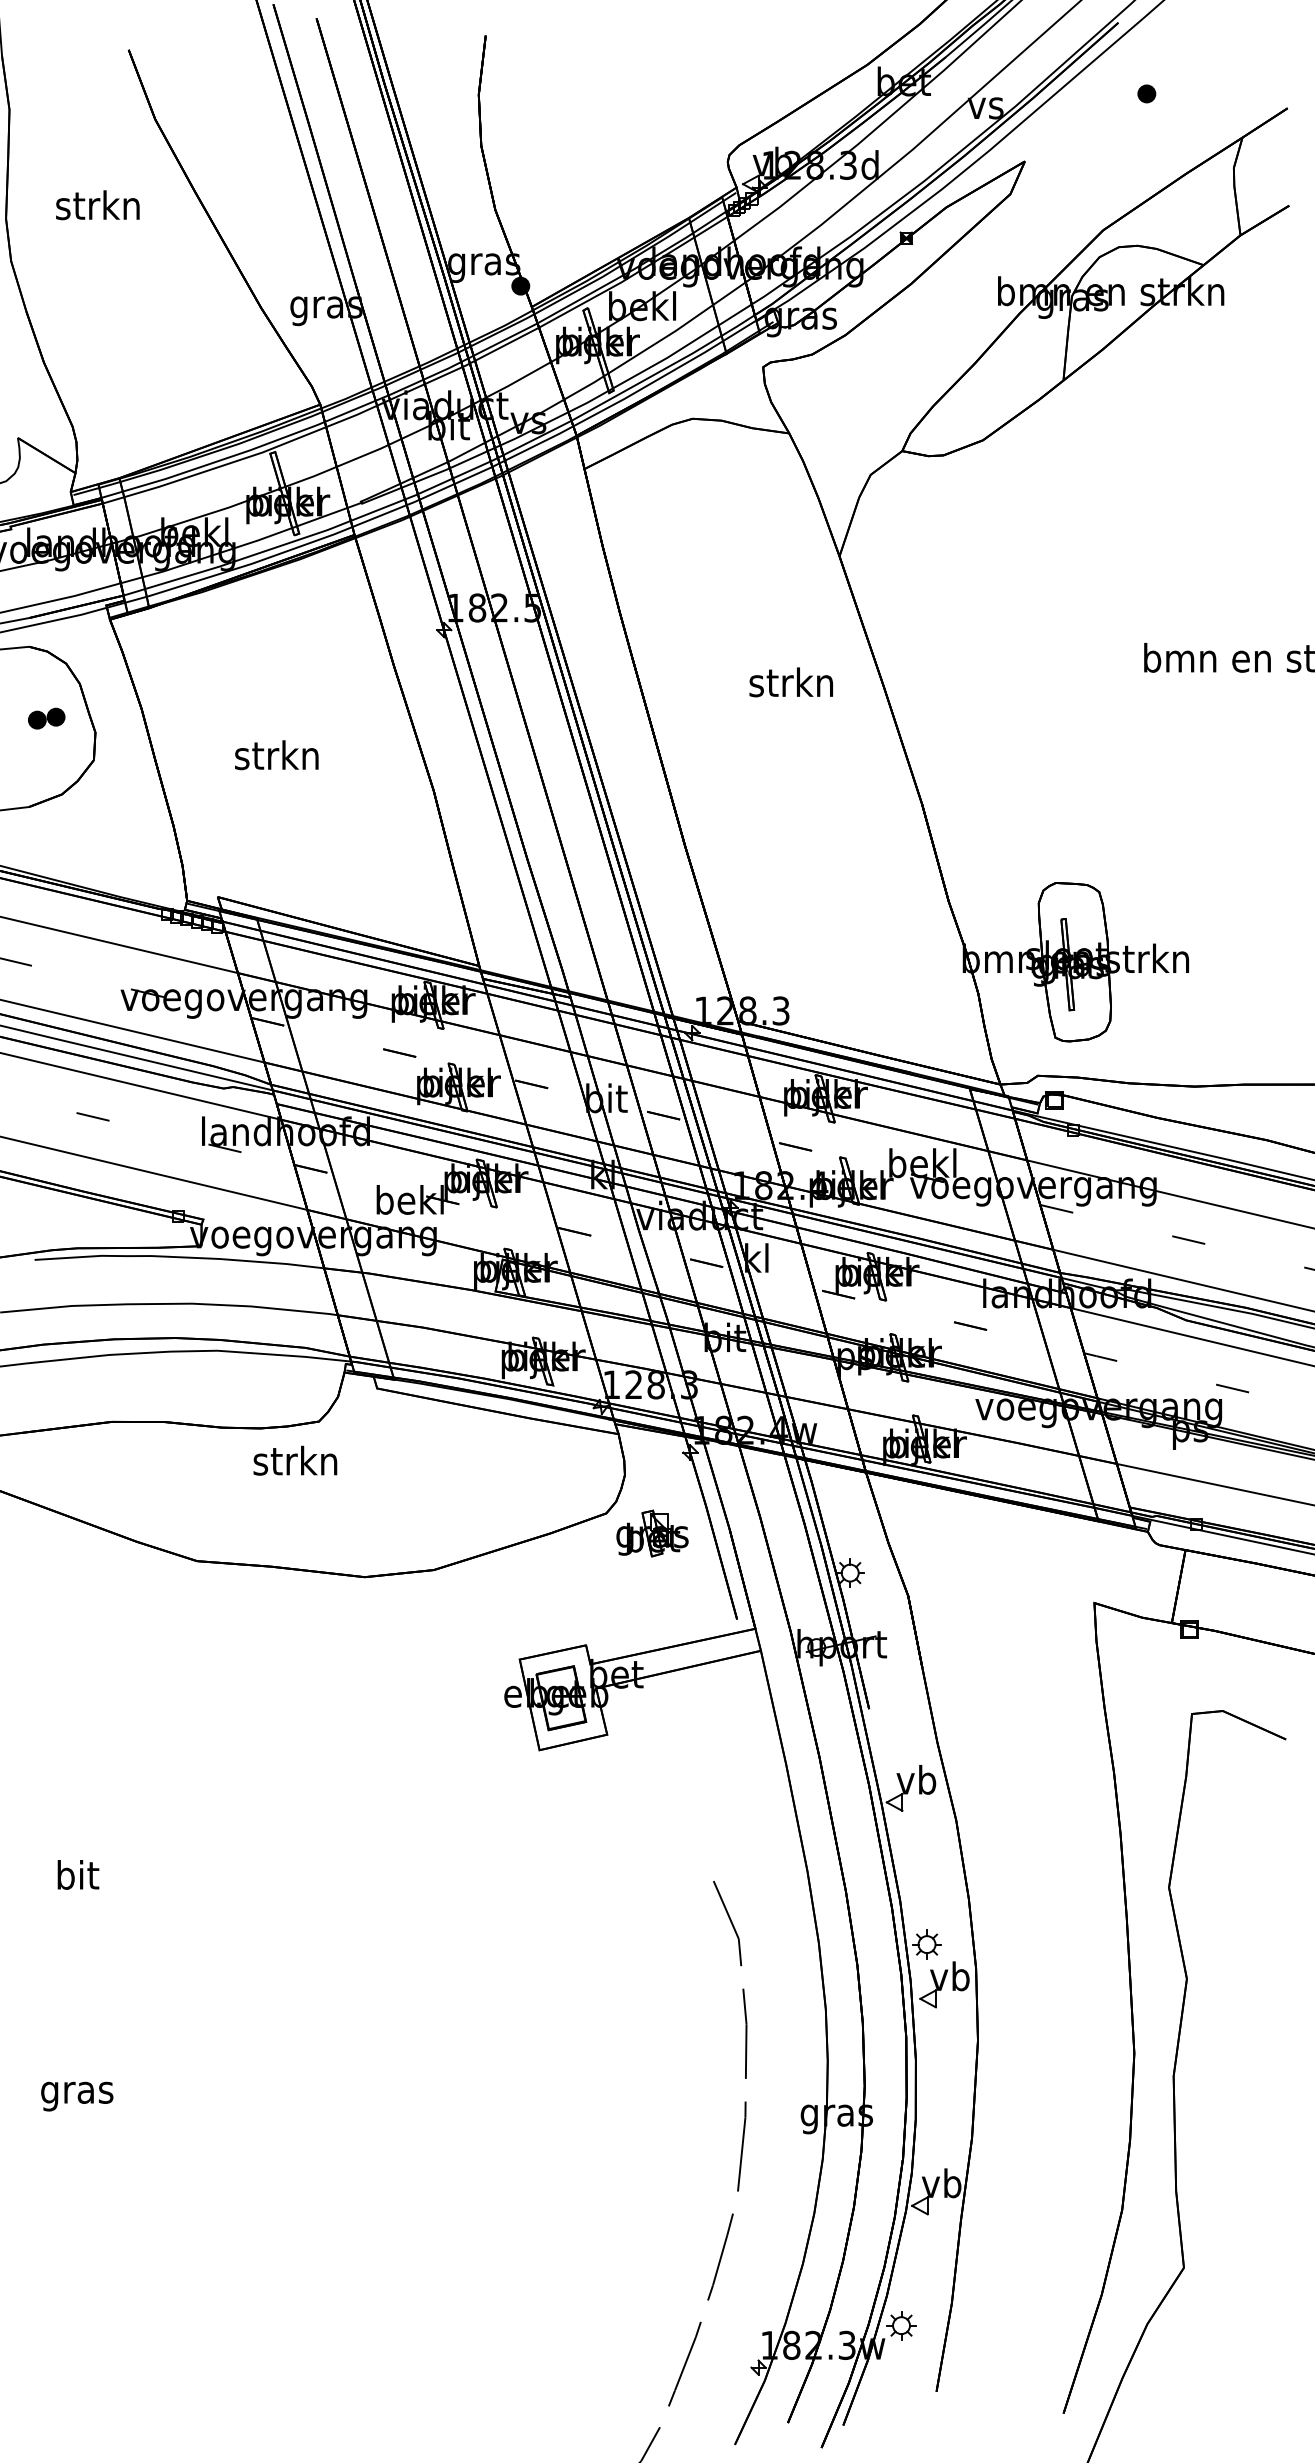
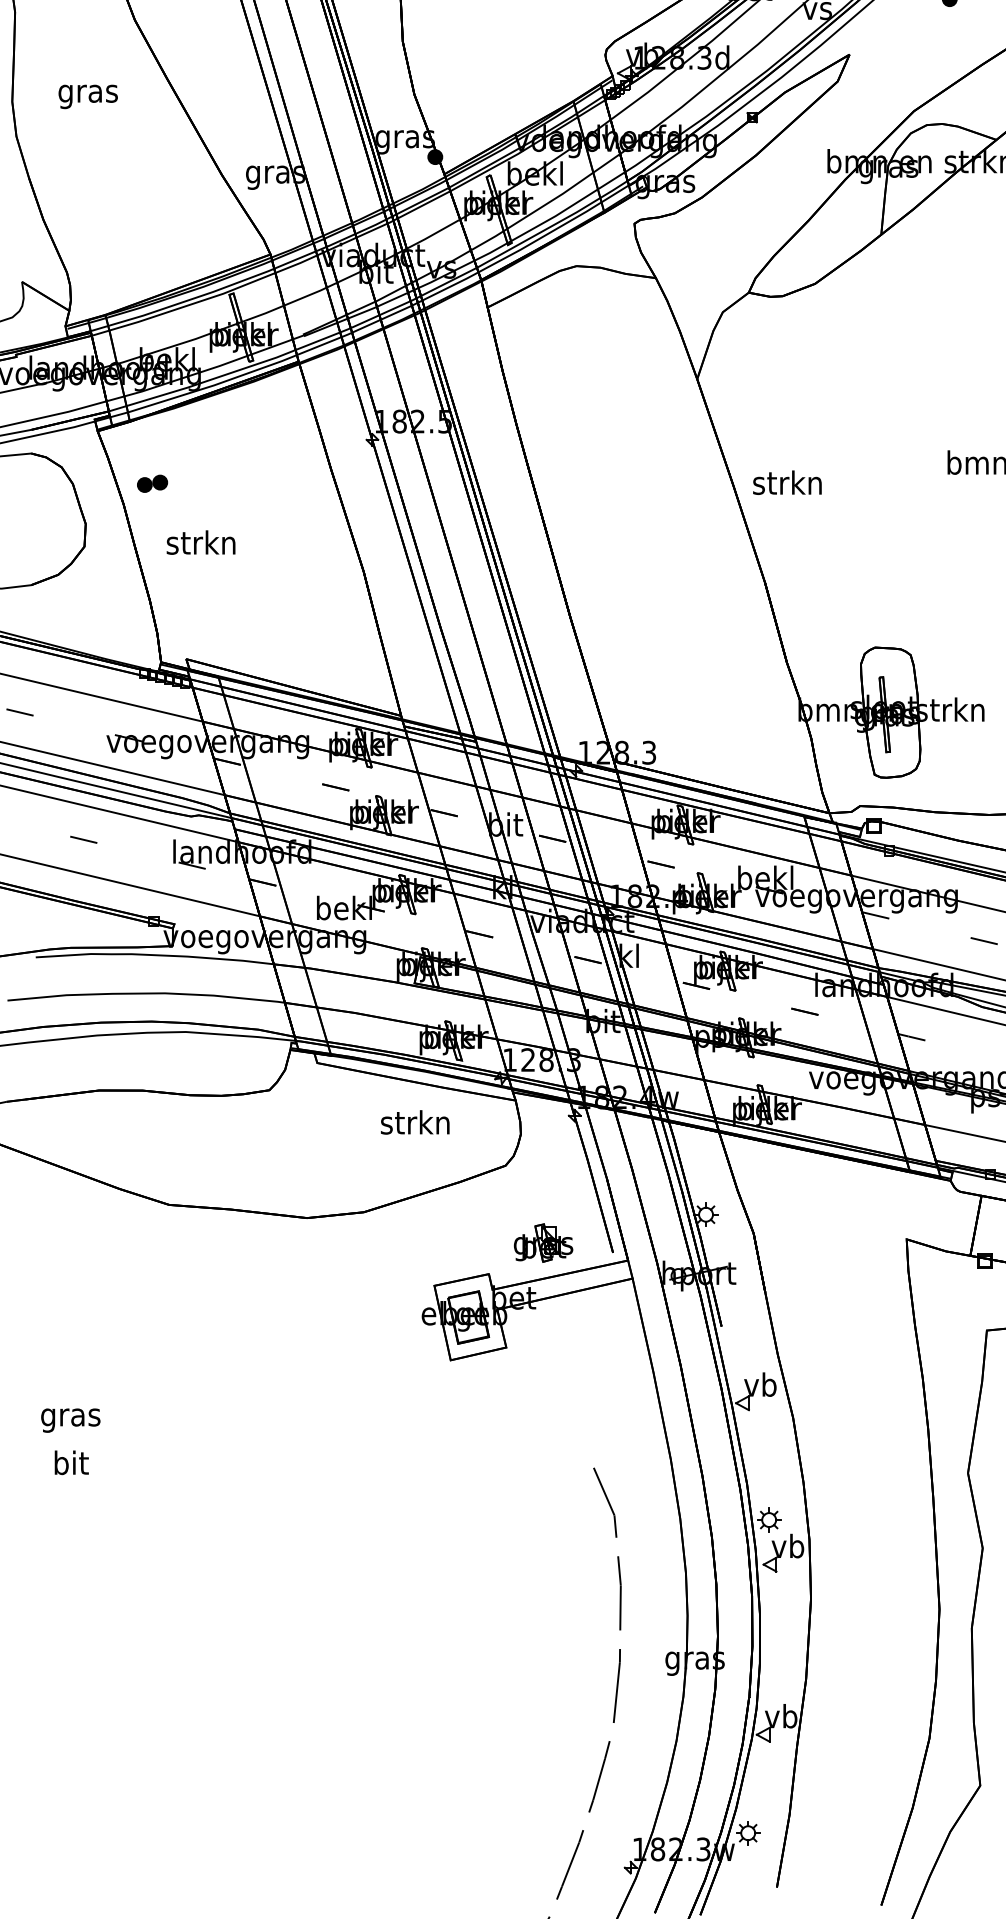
text: (97, 208) -> (87, 93), strkn -> gras
text: (790, 682) -> (786, 482), moved
part: (46, 718) -> (152, 483), moved
text: (276, 755) -> (200, 542), moved
text: (295, 1460) -> (415, 1122), moved
part: (652, 1533) -> (543, 1243), moved
text: (77, 2096) -> (71, 1420), moved

